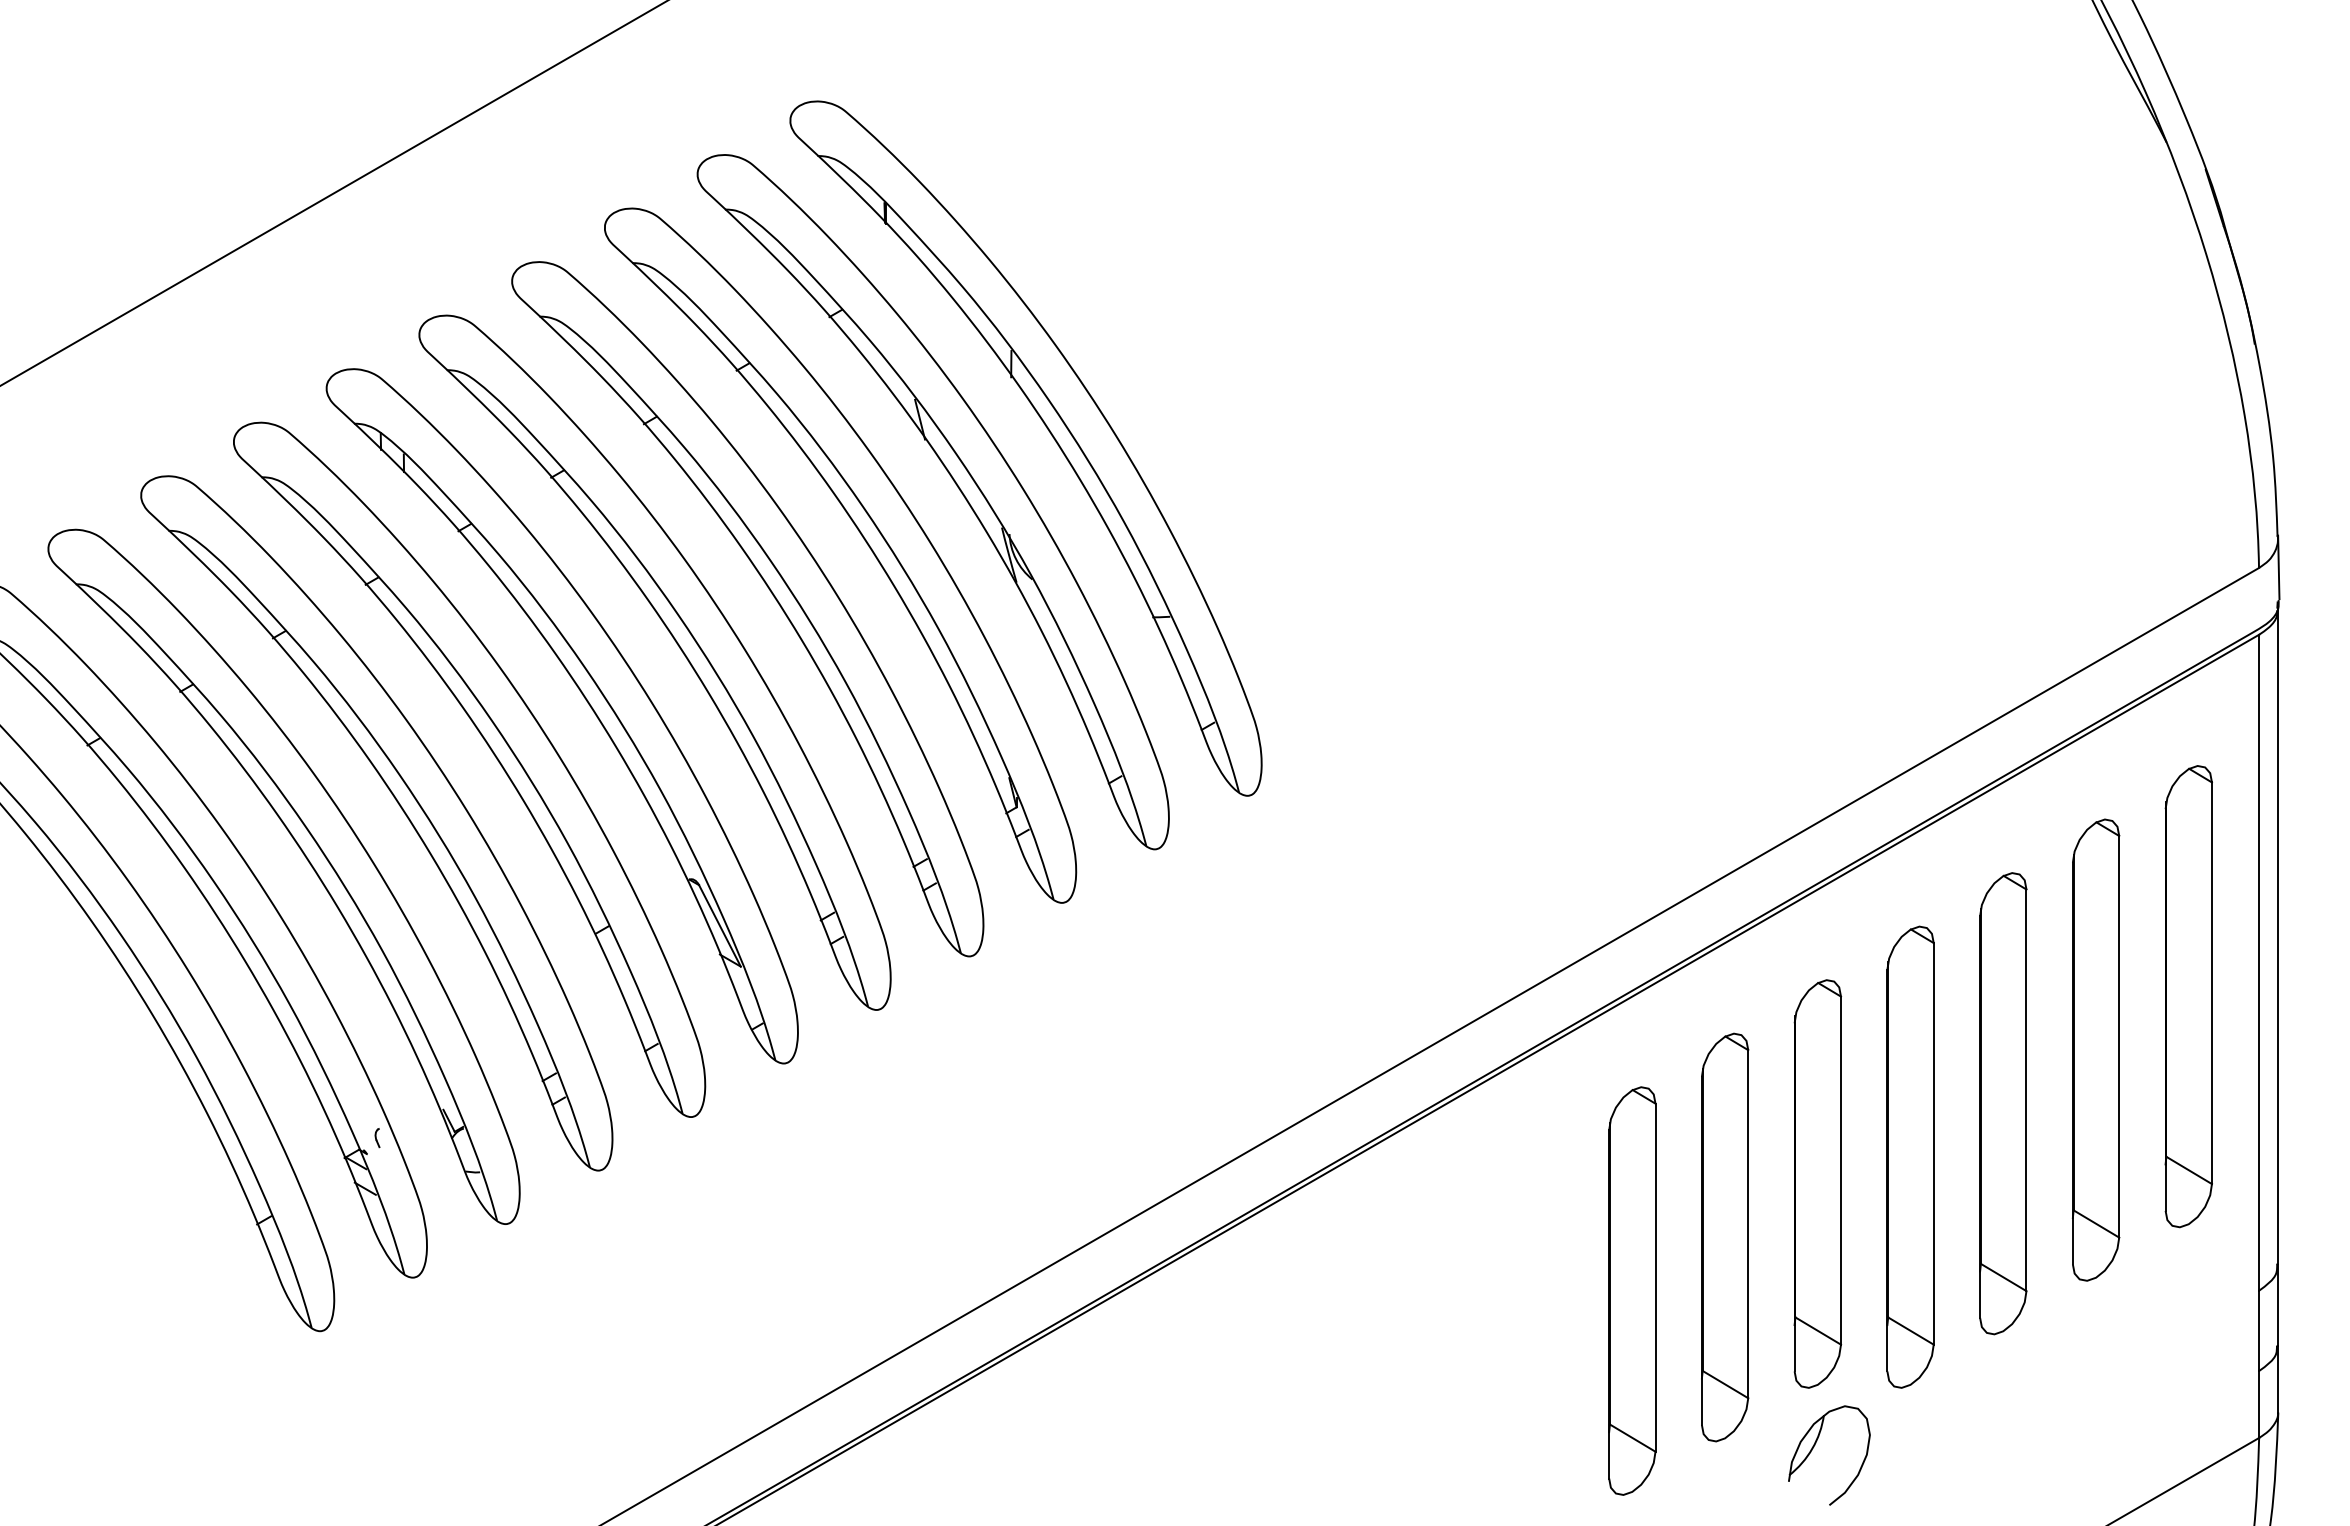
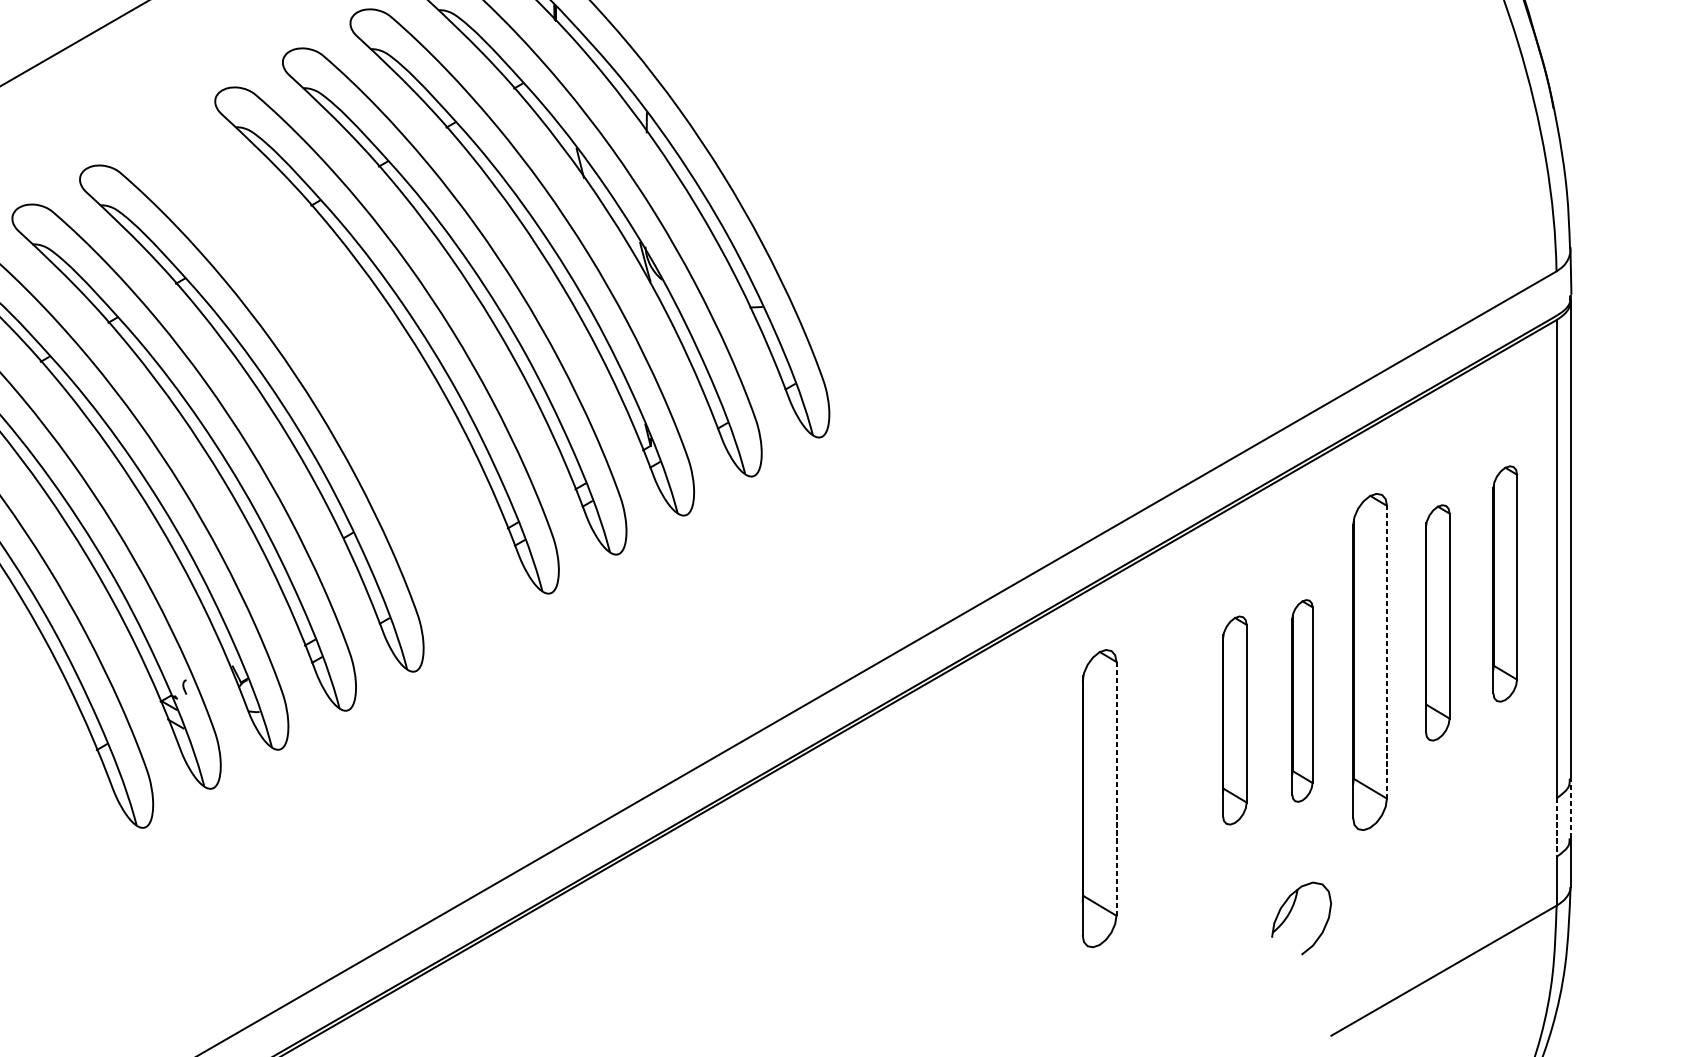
part: (585, 700) -> (336, 368), removed
part: (2188, 996) -> (1505, 583), size x0.7
part: (2096, 1049) -> (1438, 622), size x0.7
line: (2026, 1090) -> (1386, 652), solid -> dashed
part: (1910, 1156) -> (1302, 700), size x0.6
part: (1817, 1183) -> (1234, 720), size x0.7
part: (1725, 1237) -> (1167, 759), removed
line: (1655, 1277) -> (1116, 788), solid -> dashed
line: (2278, 1304) -> (1570, 808), solid -> dashed
line: (2259, 1331) -> (1556, 828), solid -> dashed
part: (1814, 1447) -> (1290, 912), moved

